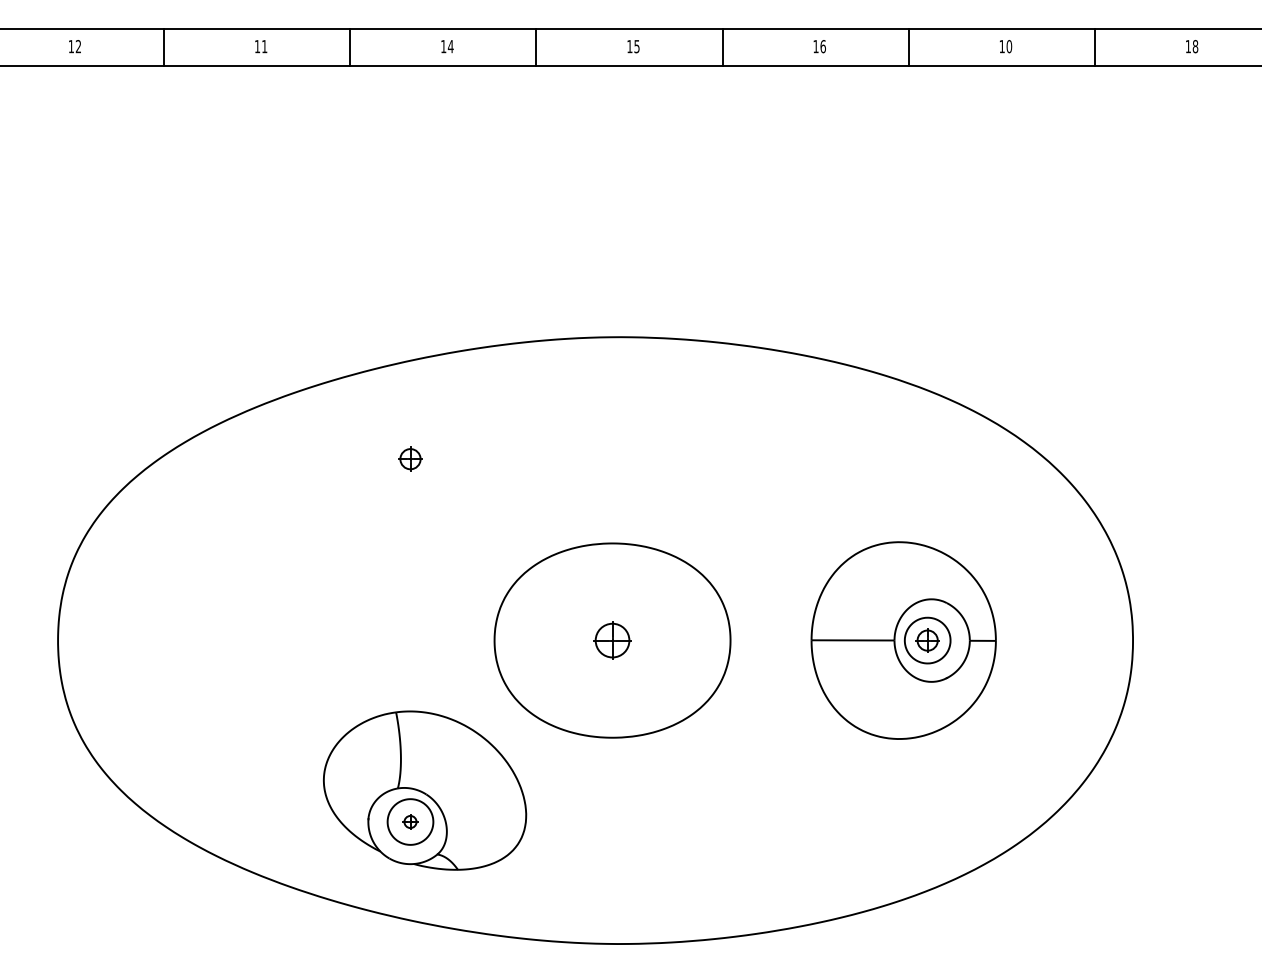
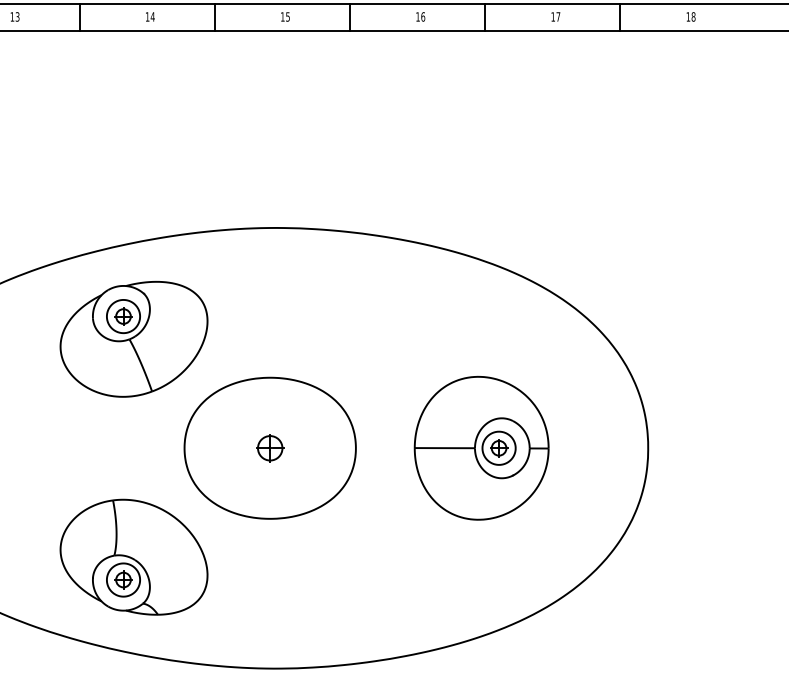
text: (264, 46) -> (17, 16), 11 -> 13
text: (1009, 46) -> (558, 16), 10 -> 17
part: (425, 490) -> (134, 339), added
part: (410, 821) -> (123, 579), size x1.67

